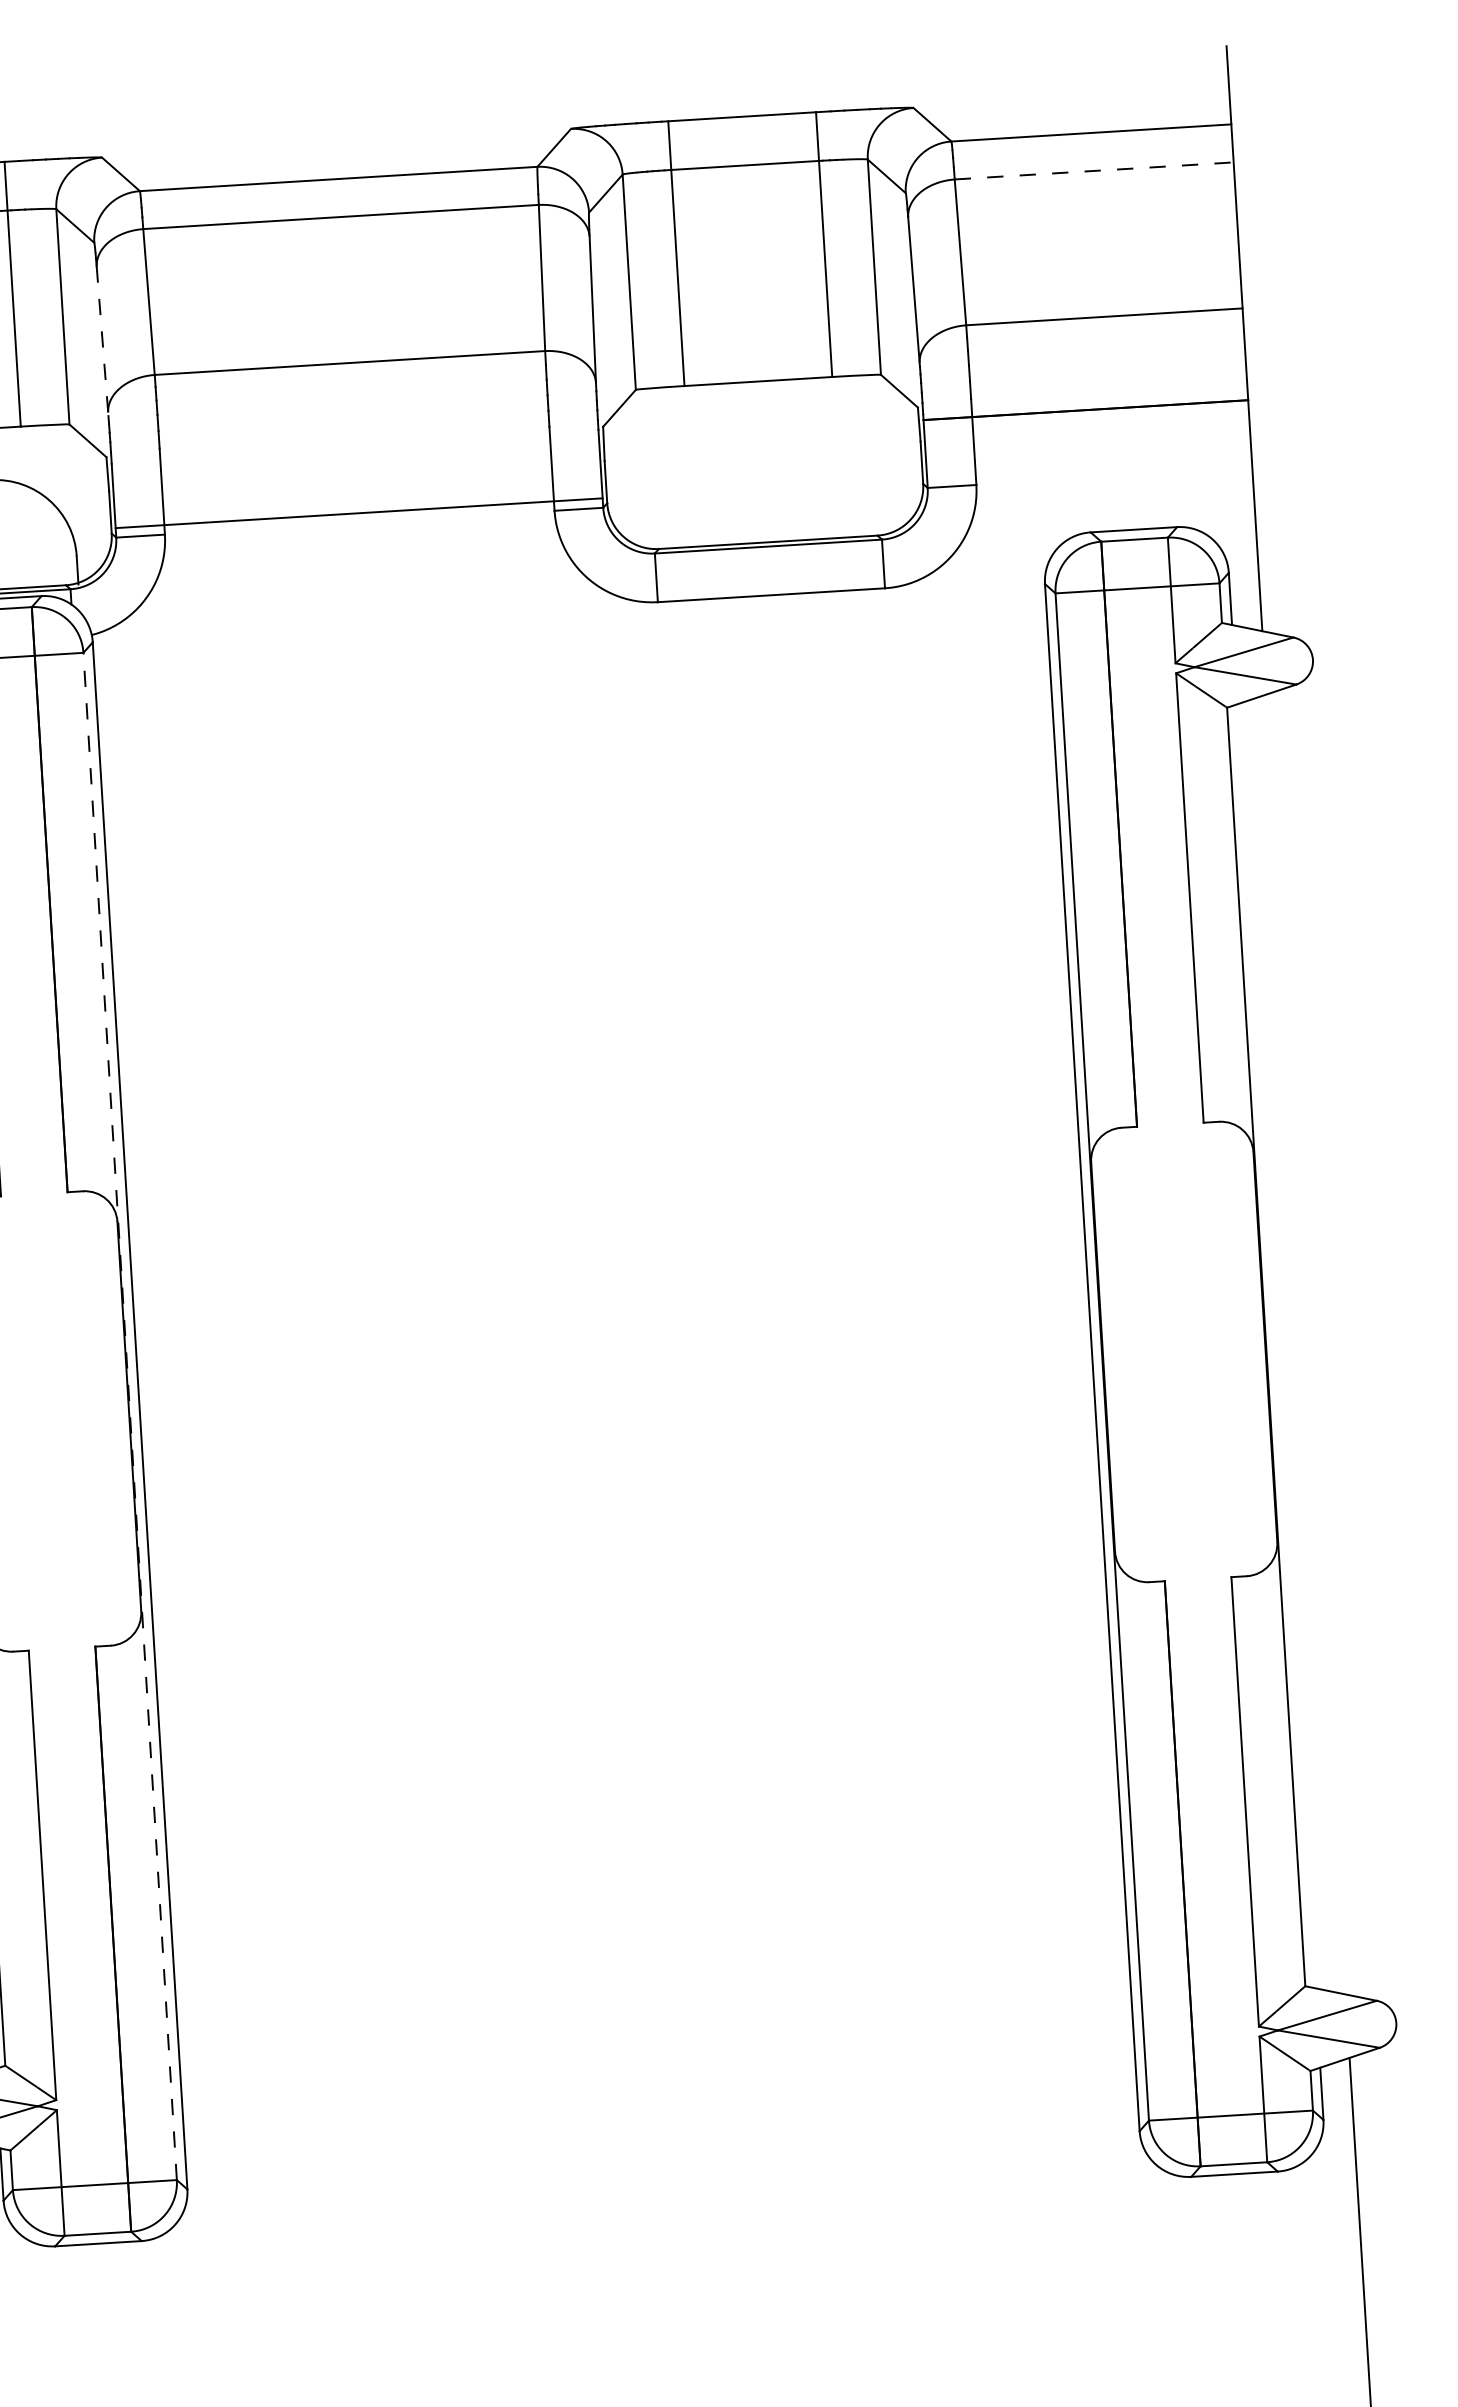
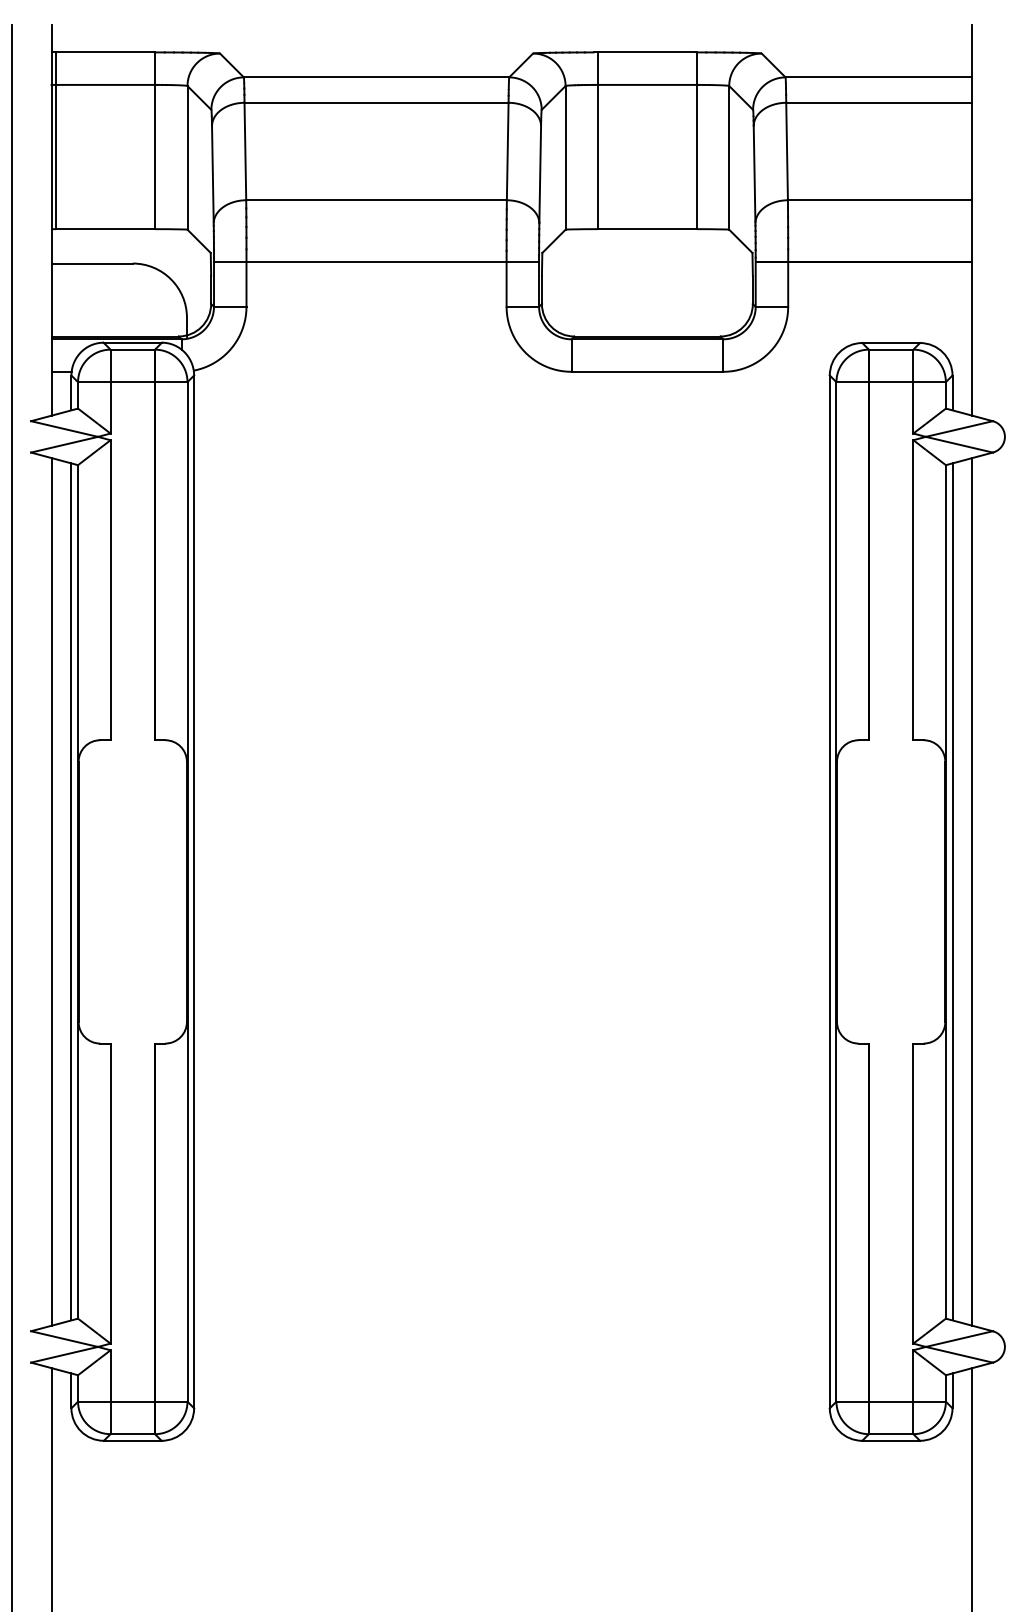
line: (1094, 170) -> (879, 102), dashed -> solid
line: (101, 340) -> (212, 175), dashed -> solid
line: (359, 513) -> (376, 261), moved
line: (1306, 1343) -> (972, 891), added
line: (1276, 1345) -> (952, 891), added
line: (130, 1415) -> (187, 891), dashed -> solid

